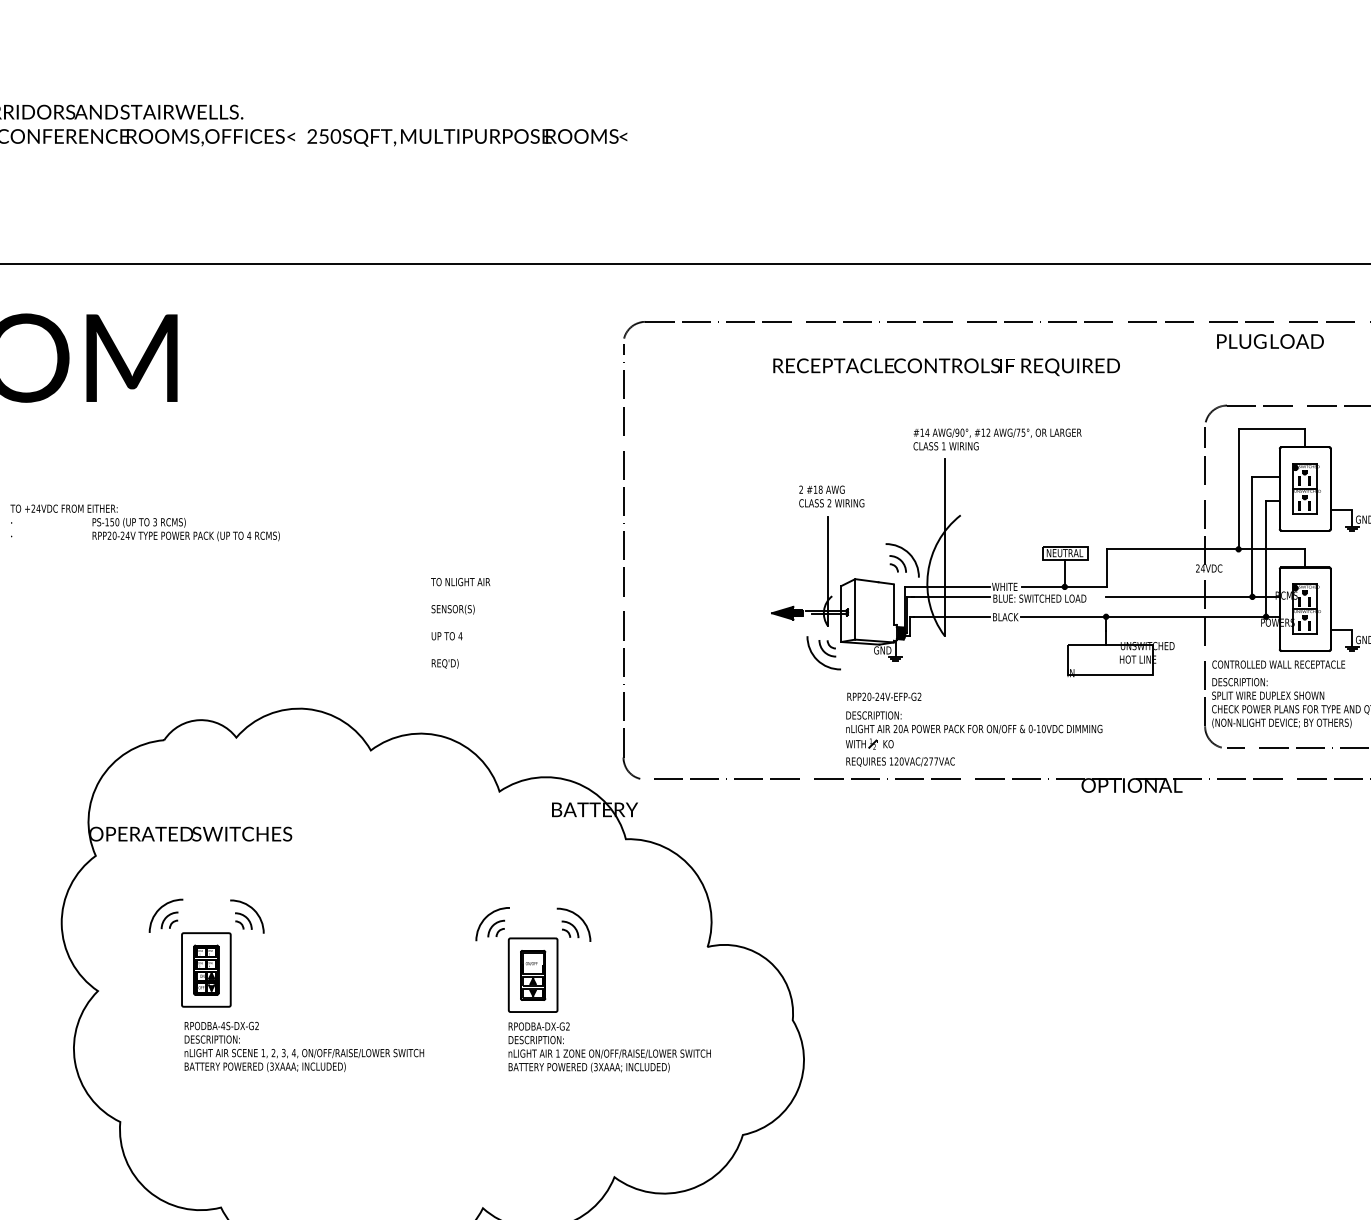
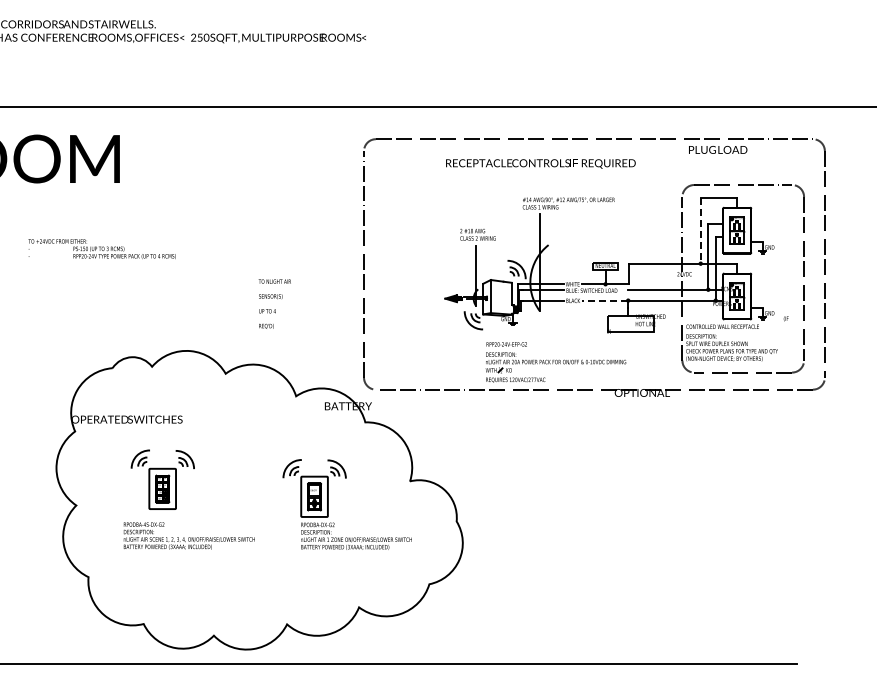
line: (1238, 488) -> (700, 230), solid -> dashed
line: (1062, 616) -> (604, 300), solid -> dashed
part: (206, 952) -> (162, 479), moved

